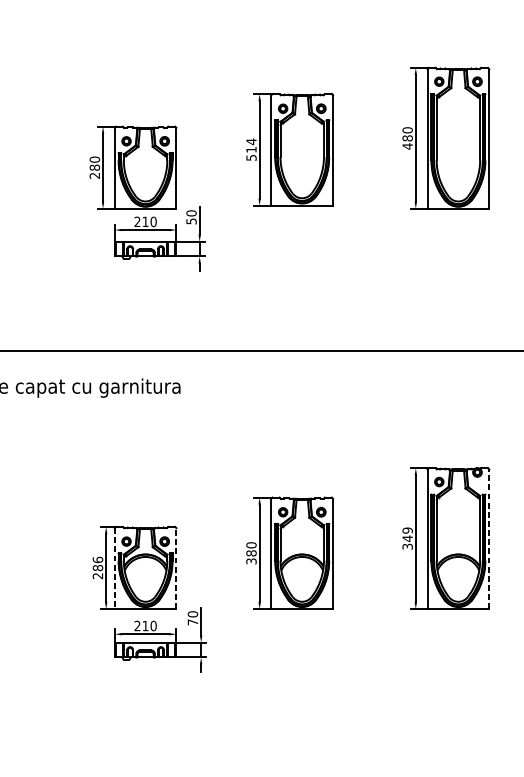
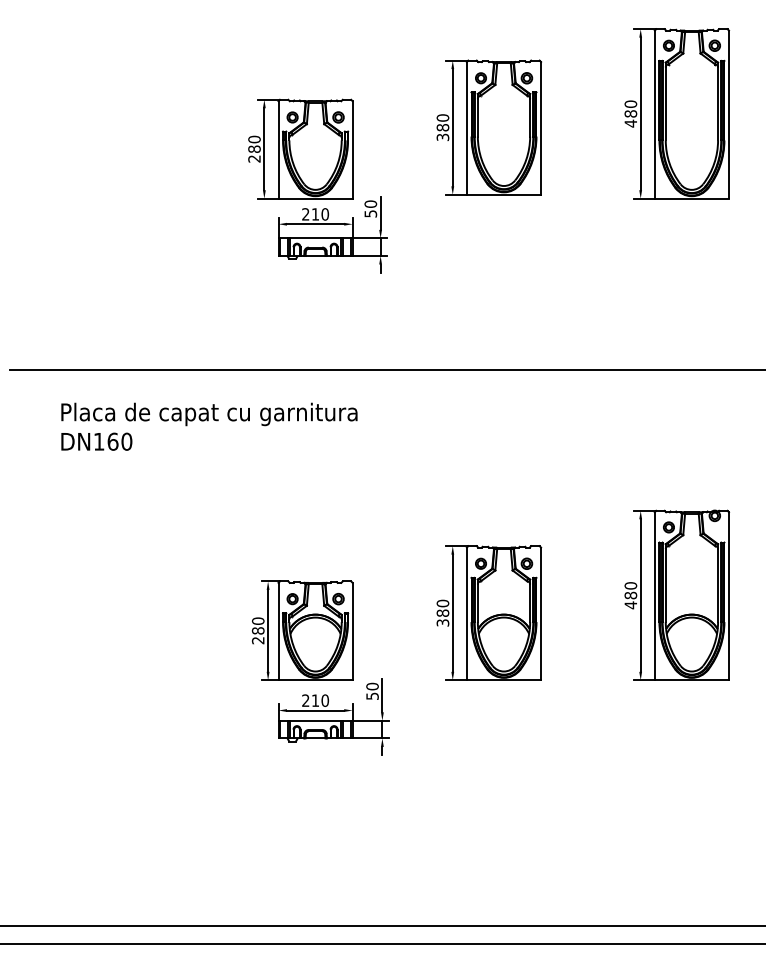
text: (251, 149) -> (442, 127), 514 -> 380
text: (407, 538) -> (630, 595), 349 -> 480
line: (488, 538) -> (728, 595), dashed -> solid
text: (98, 559) -> (258, 620), 286 -> 280
line: (114, 568) -> (278, 631), dashed -> solid
line: (176, 568) -> (352, 631), dashed -> solid
text: (192, 621) -> (372, 695), 70 -> 50

